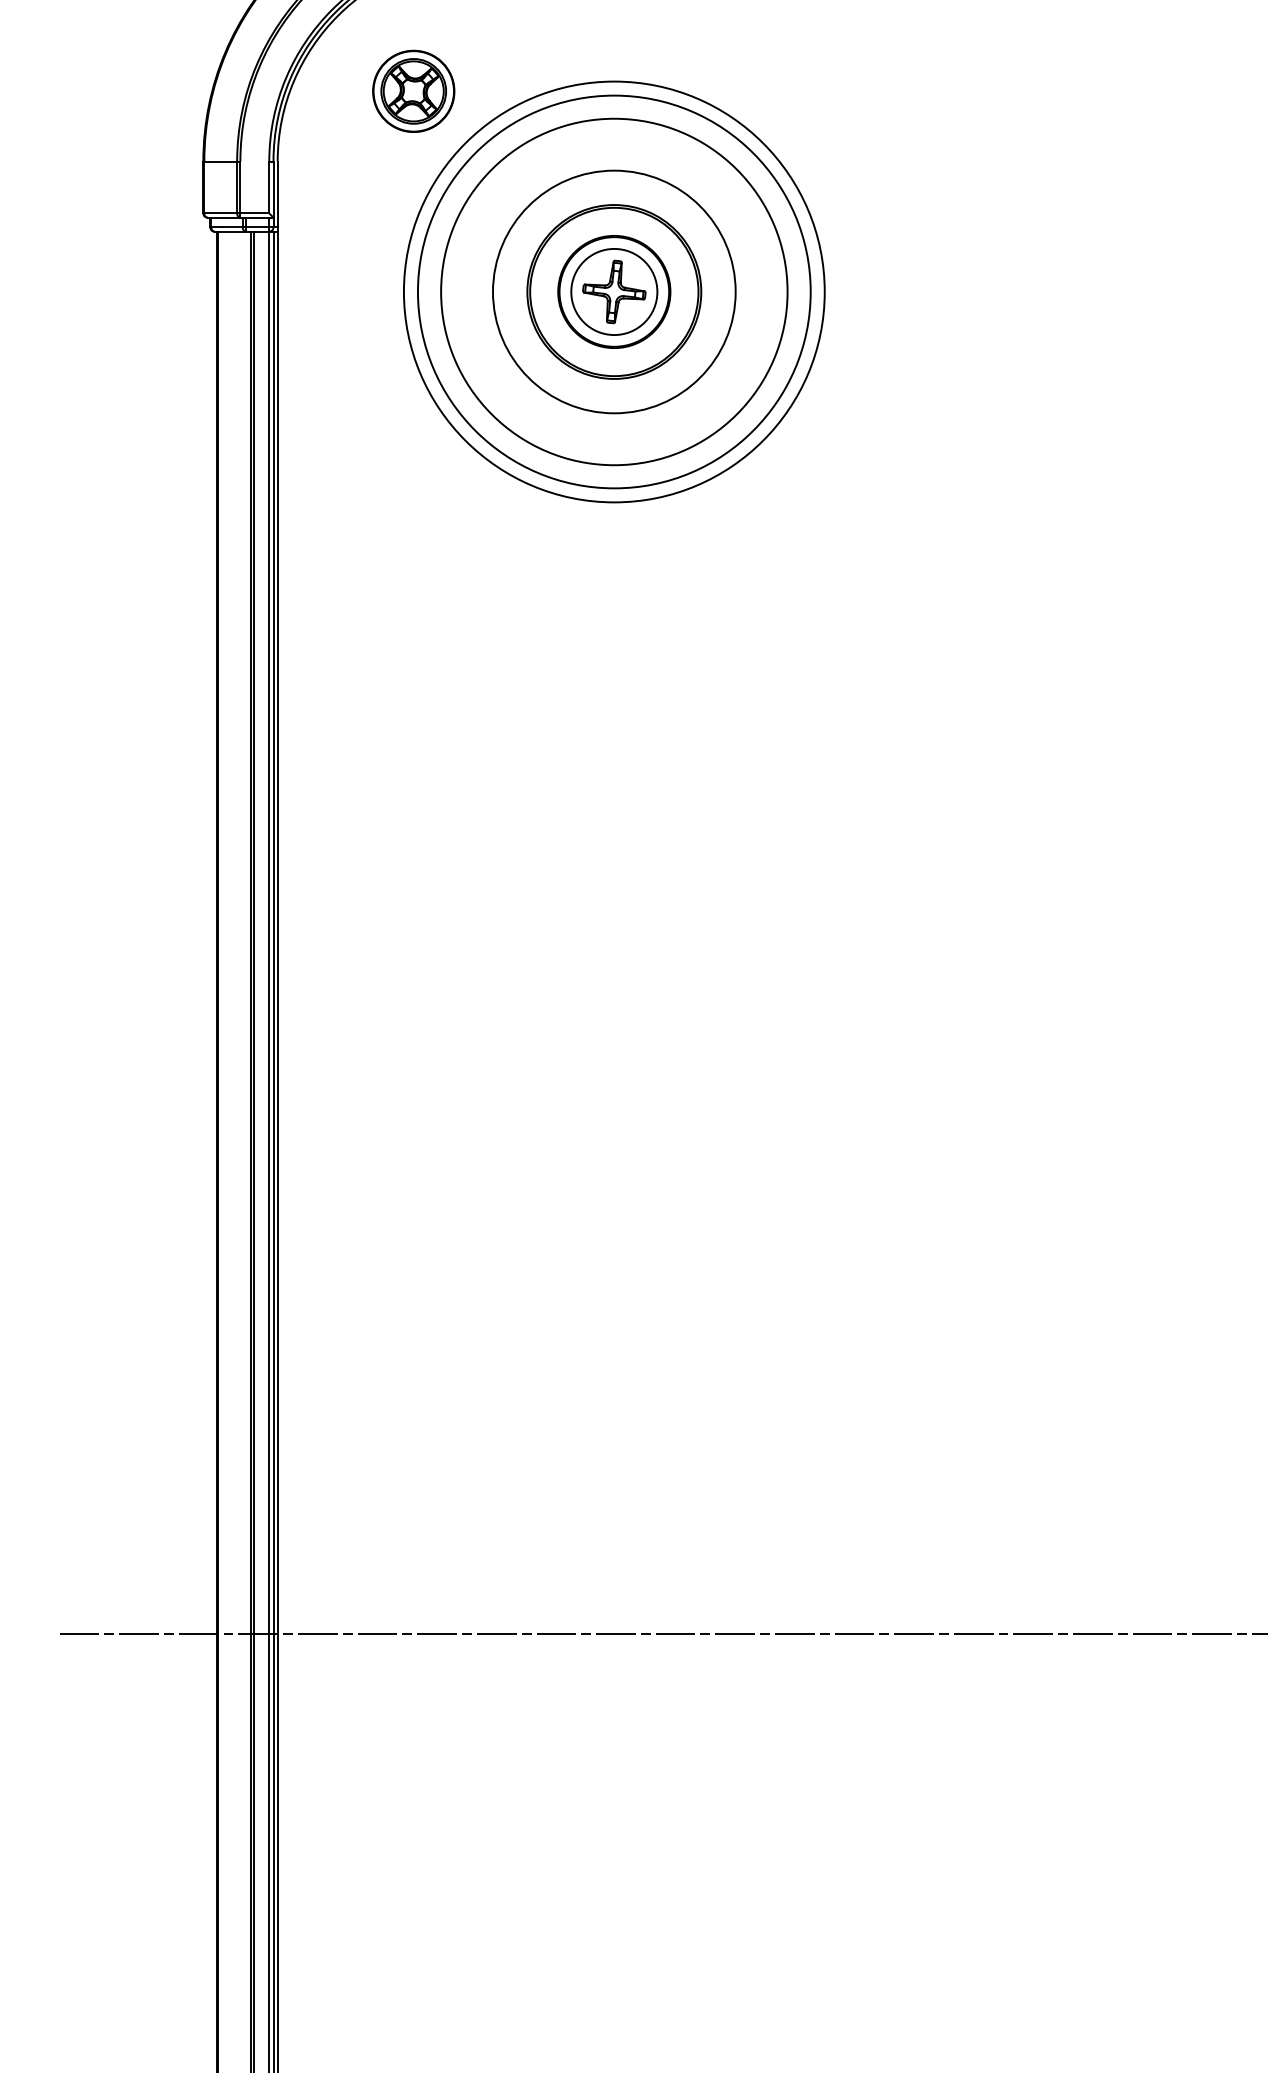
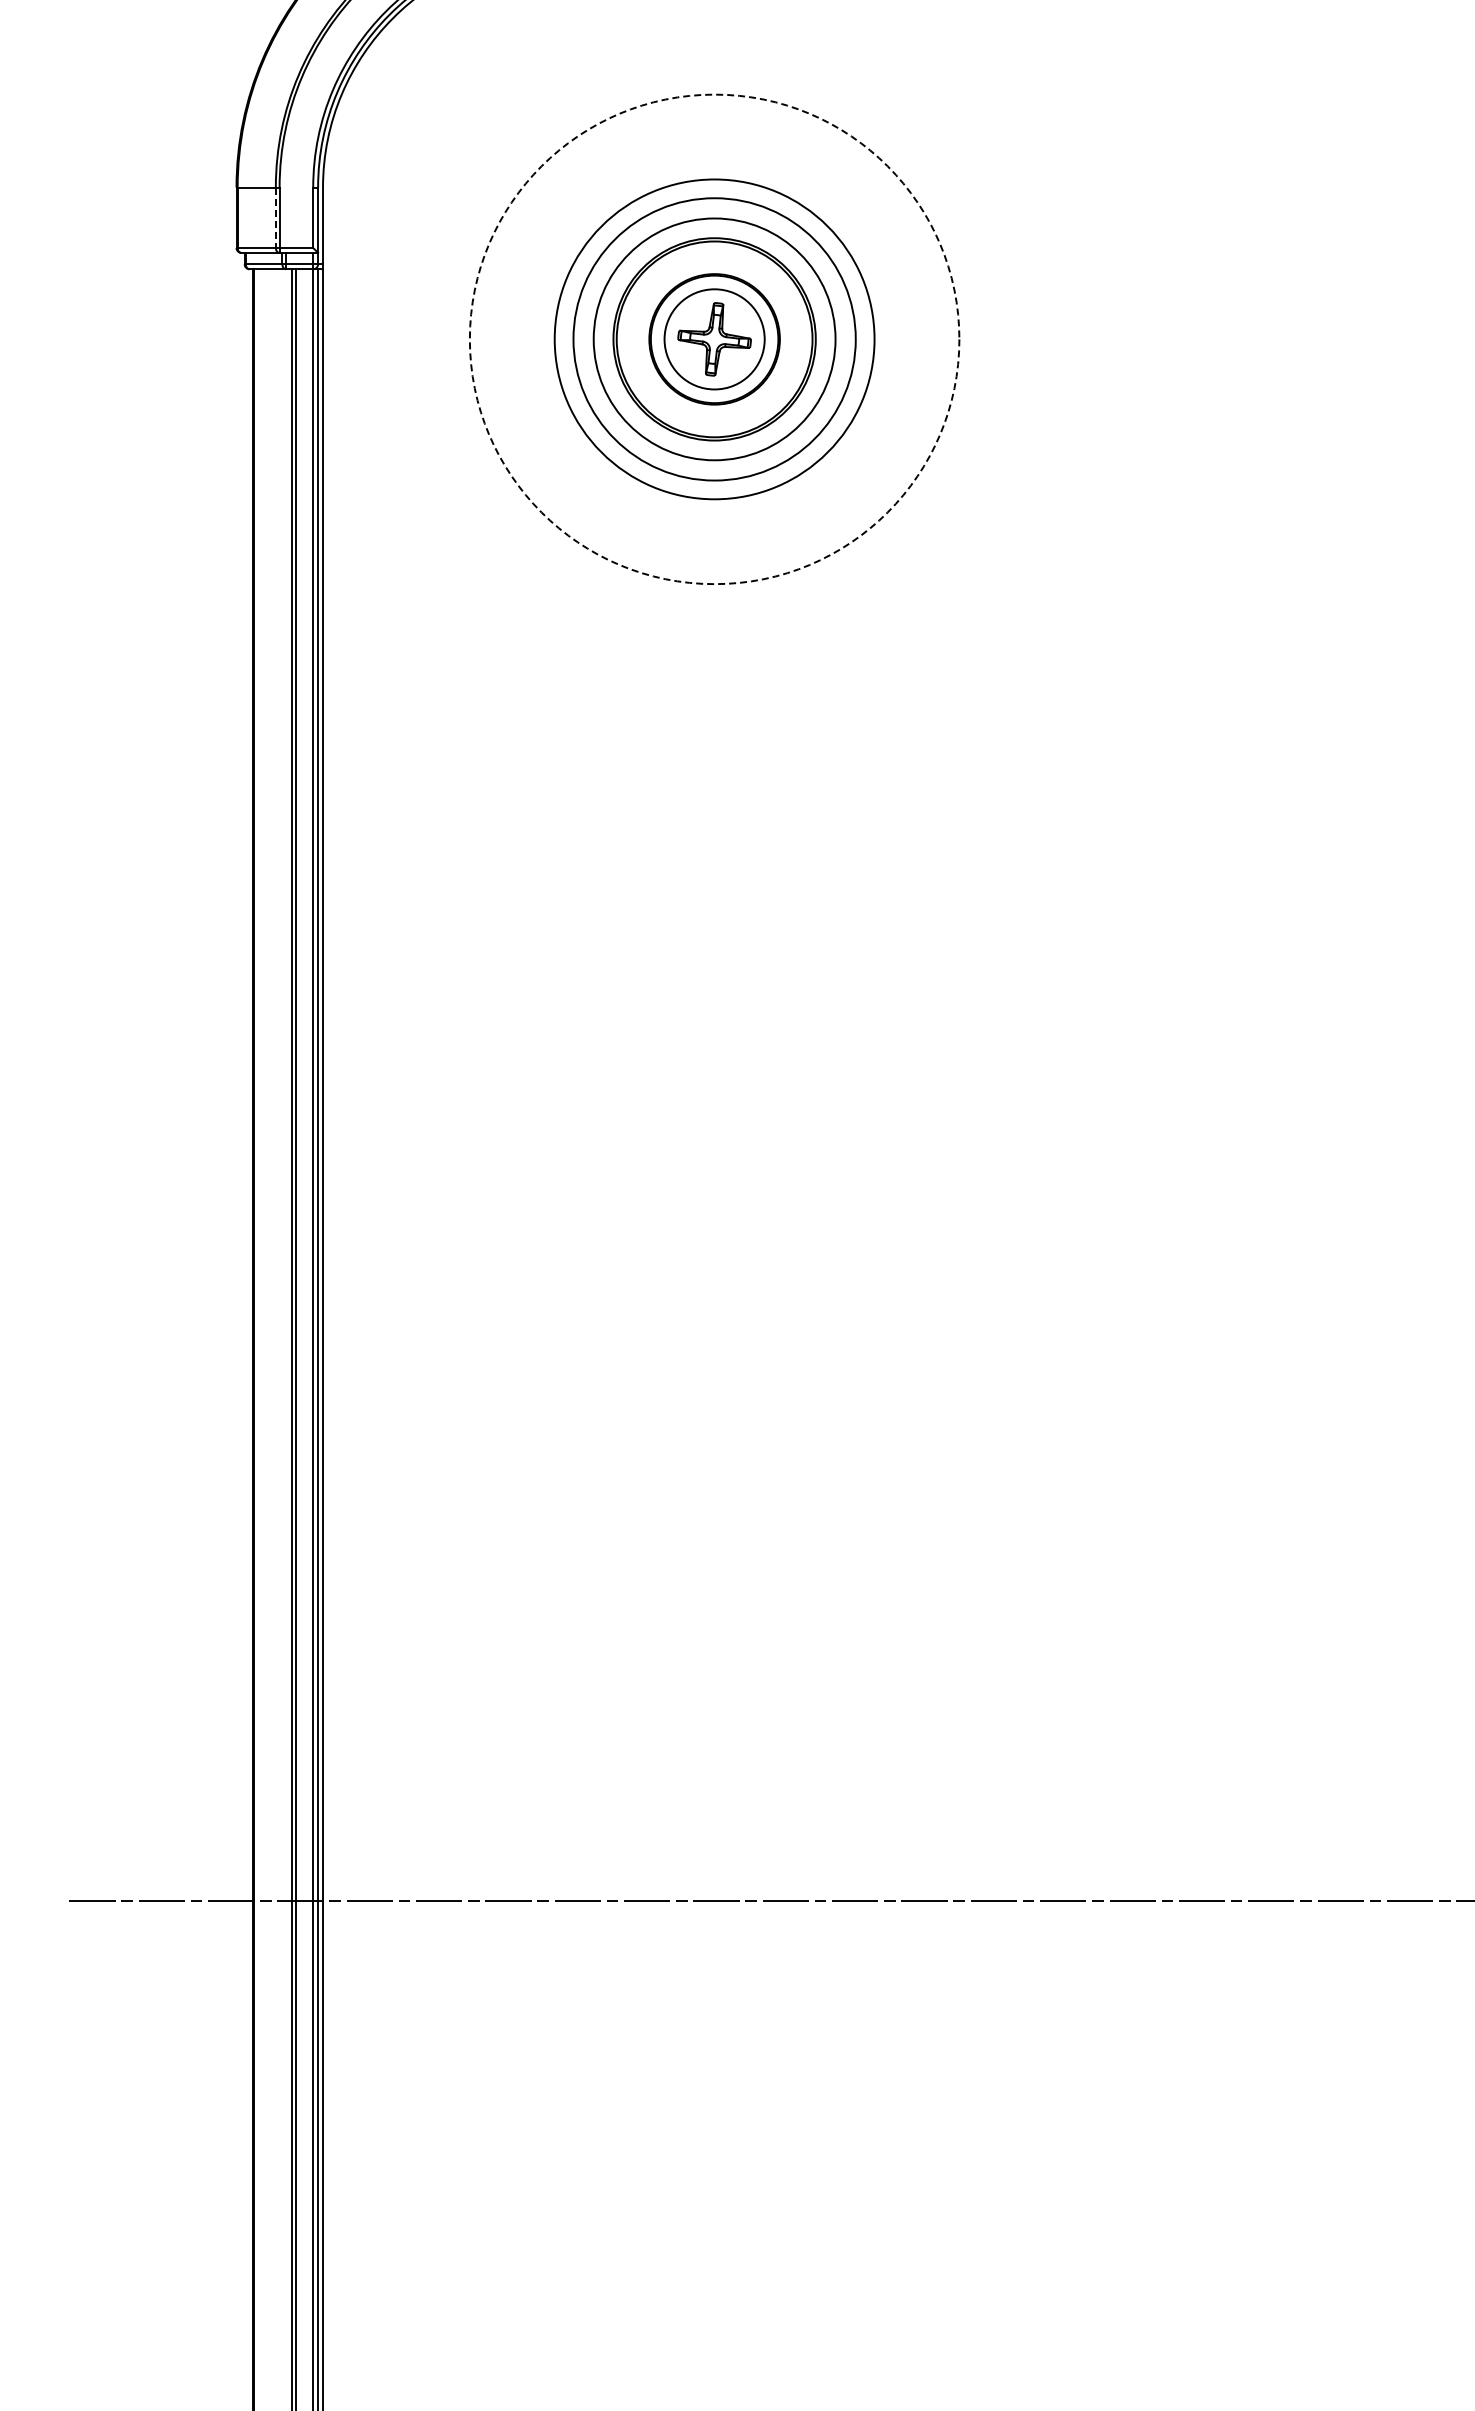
part: (413, 90) -> (481, 105), removed
line: (236, 188) -> (275, 218), solid -> dashed
circle: (614, 291) -> (714, 338), size x0.6
circle: (614, 291) -> (714, 338), size x0.7
circle: (614, 292) -> (714, 339), solid -> dashed

